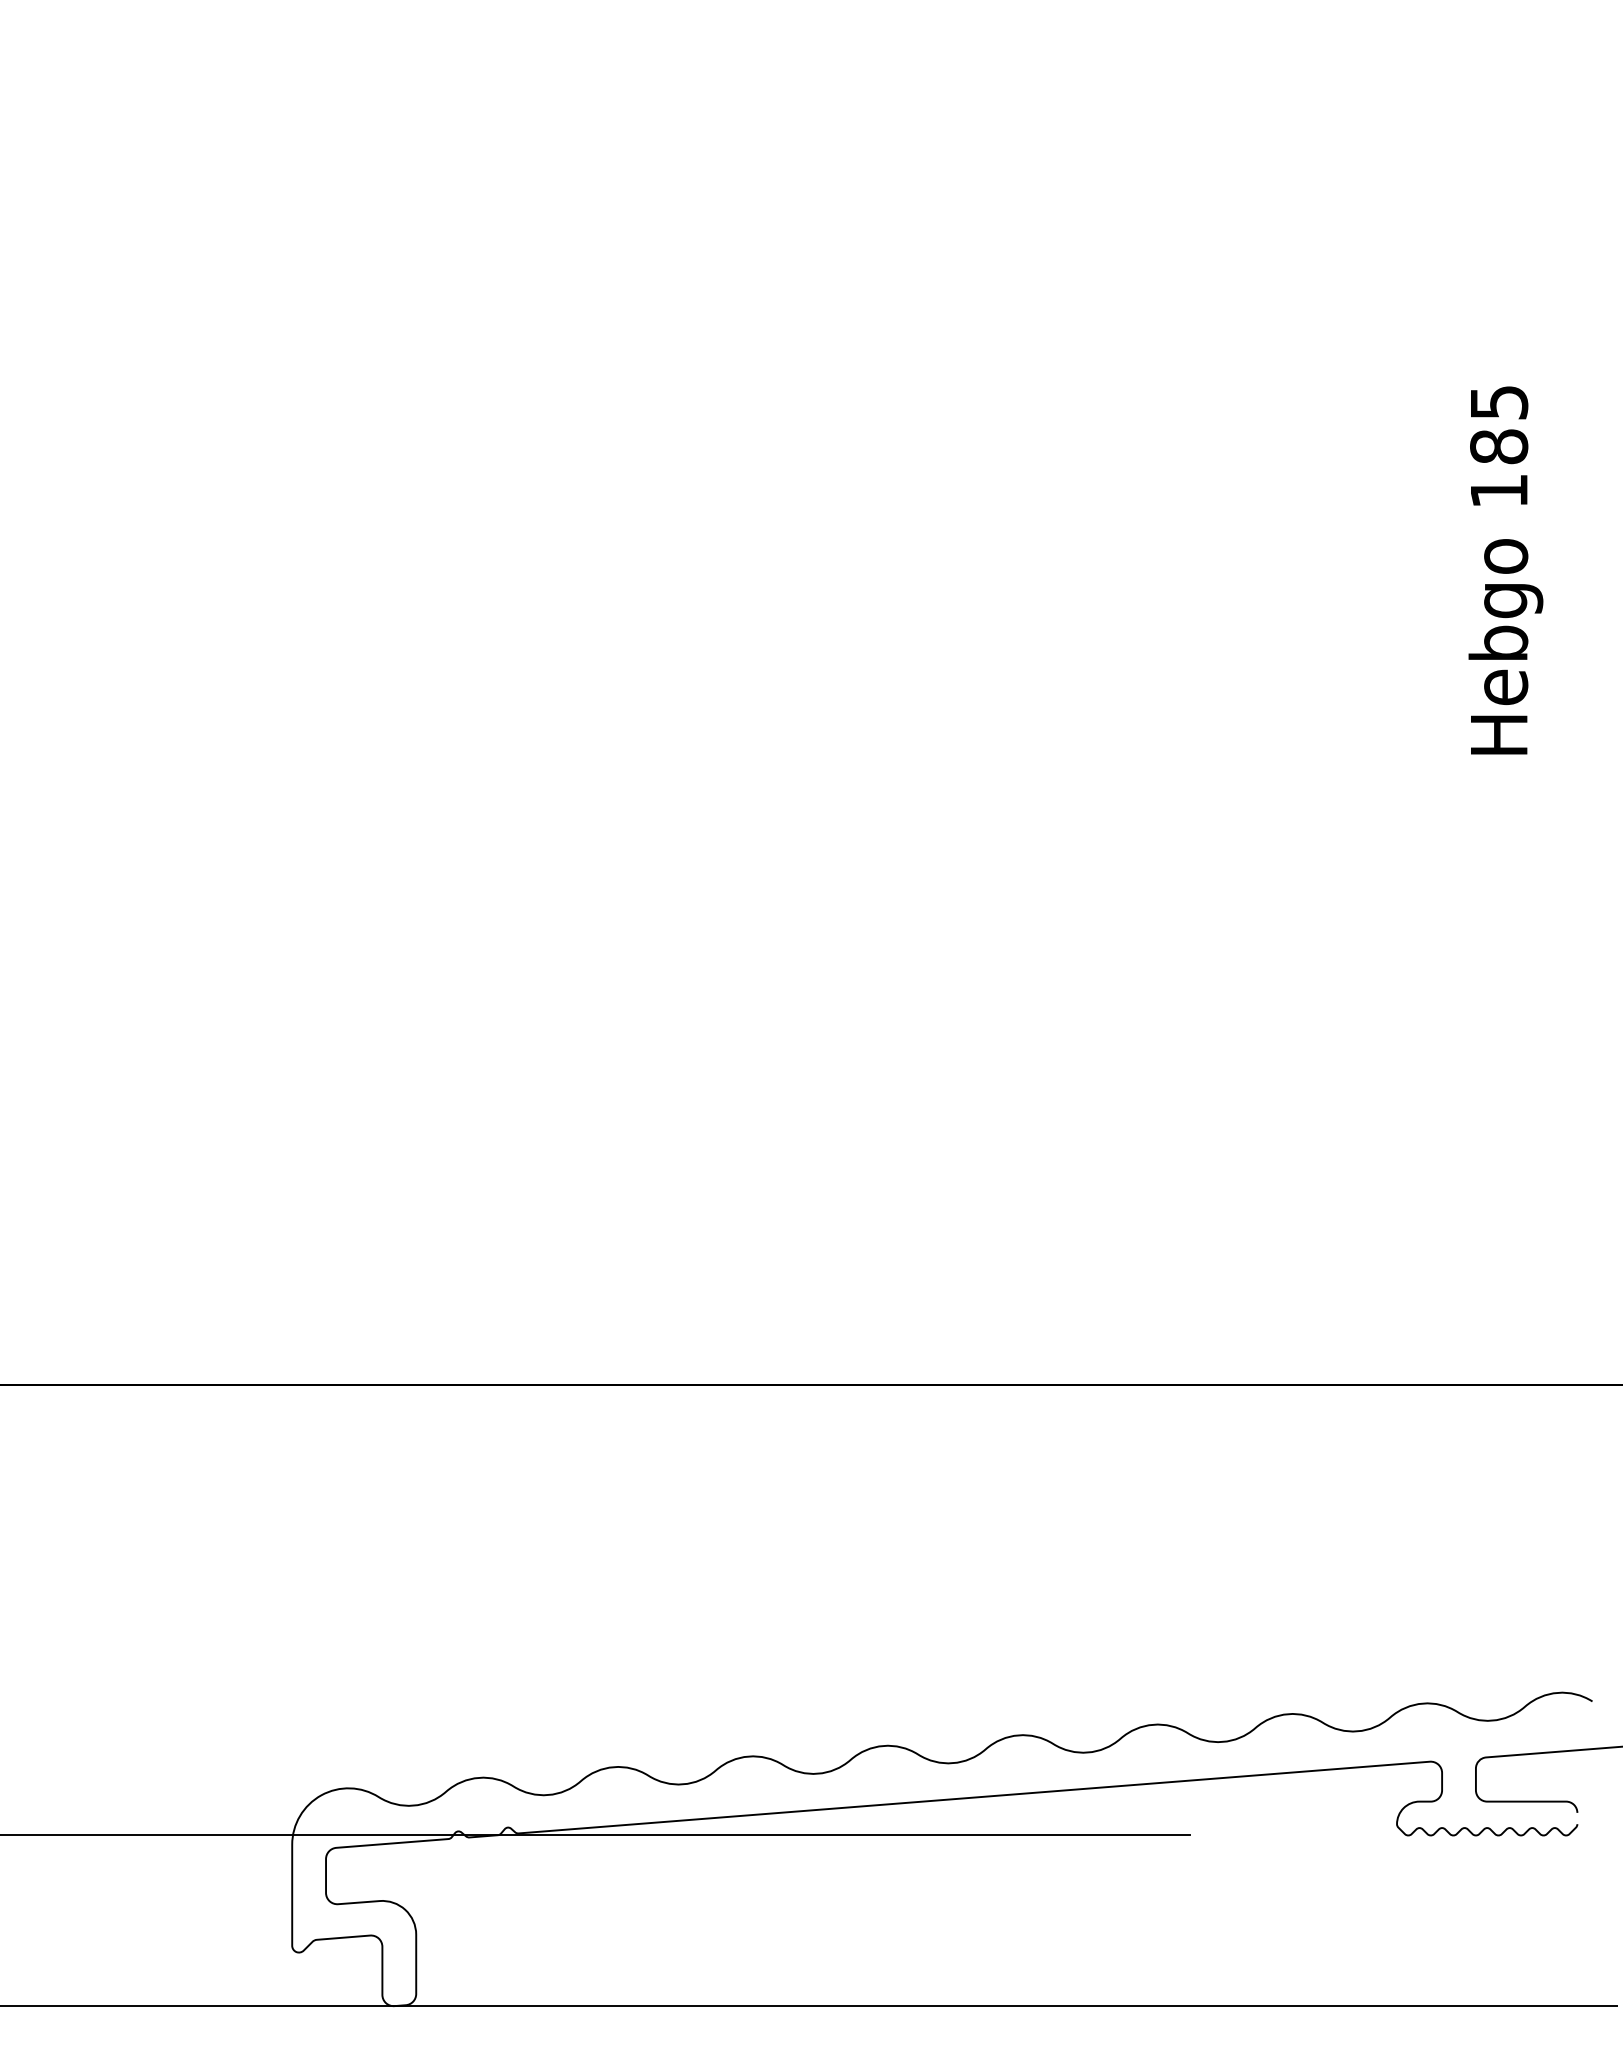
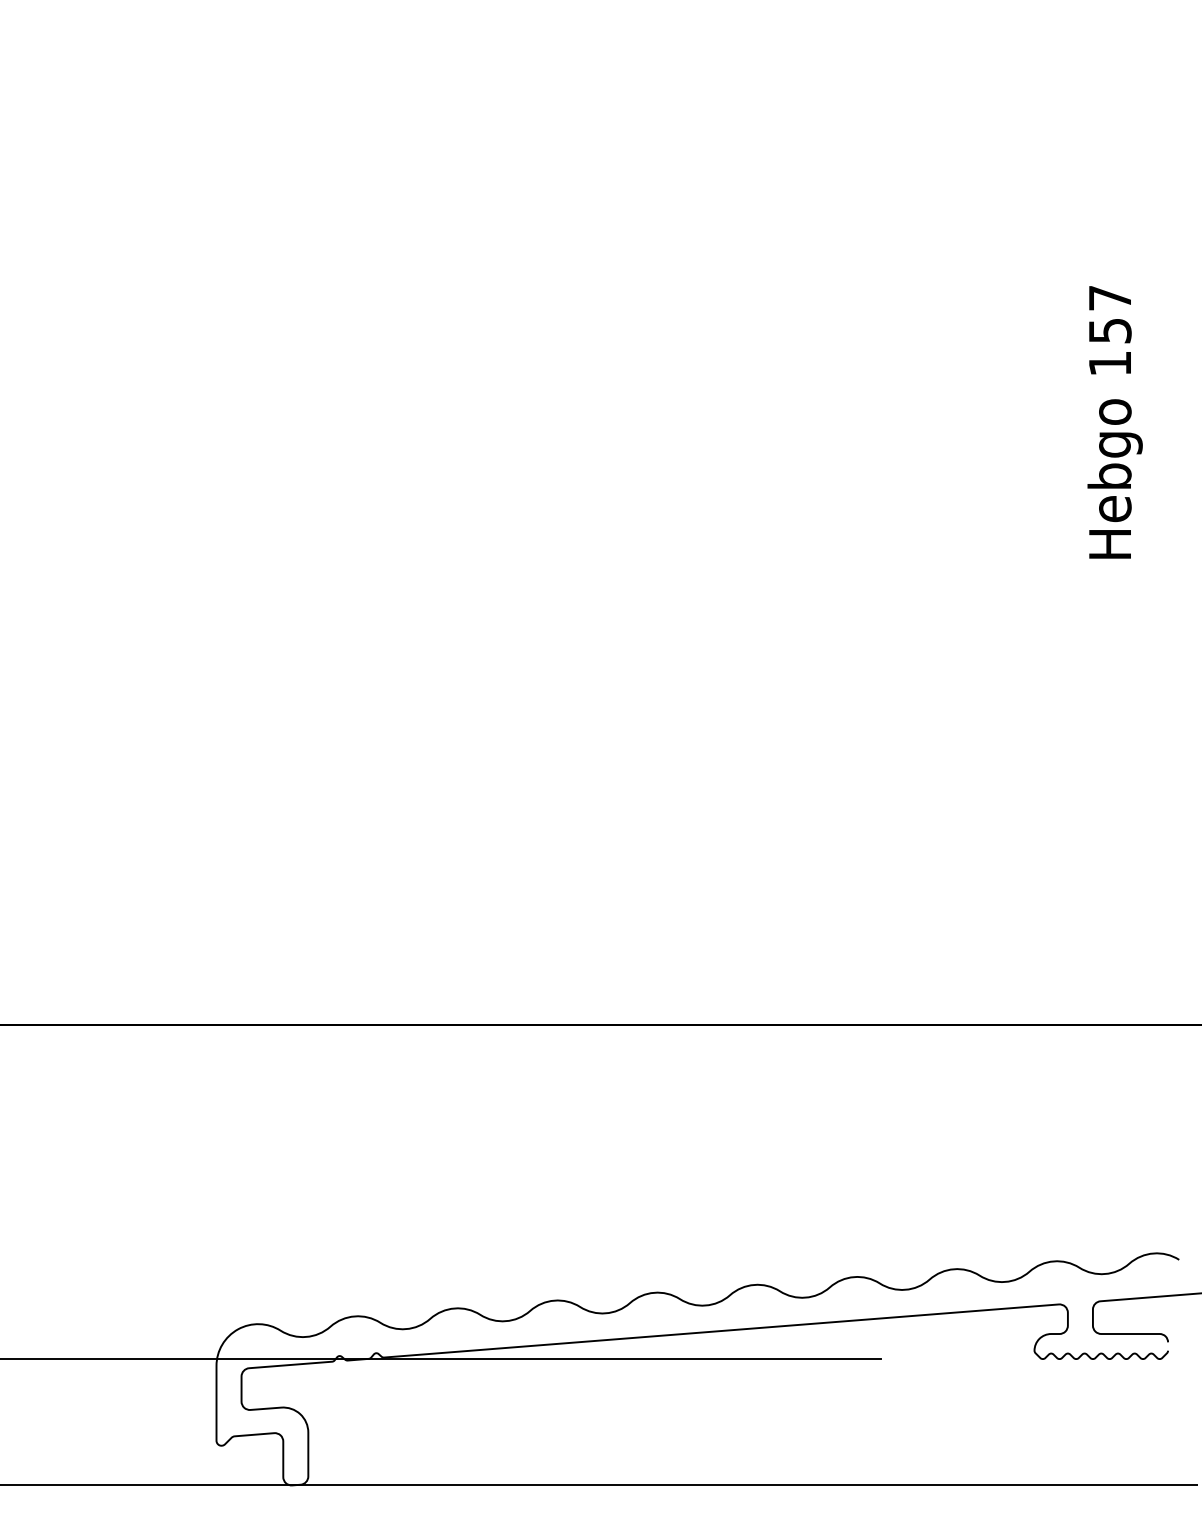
text: (1498, 424) -> (1109, 314), 185 -> 157

